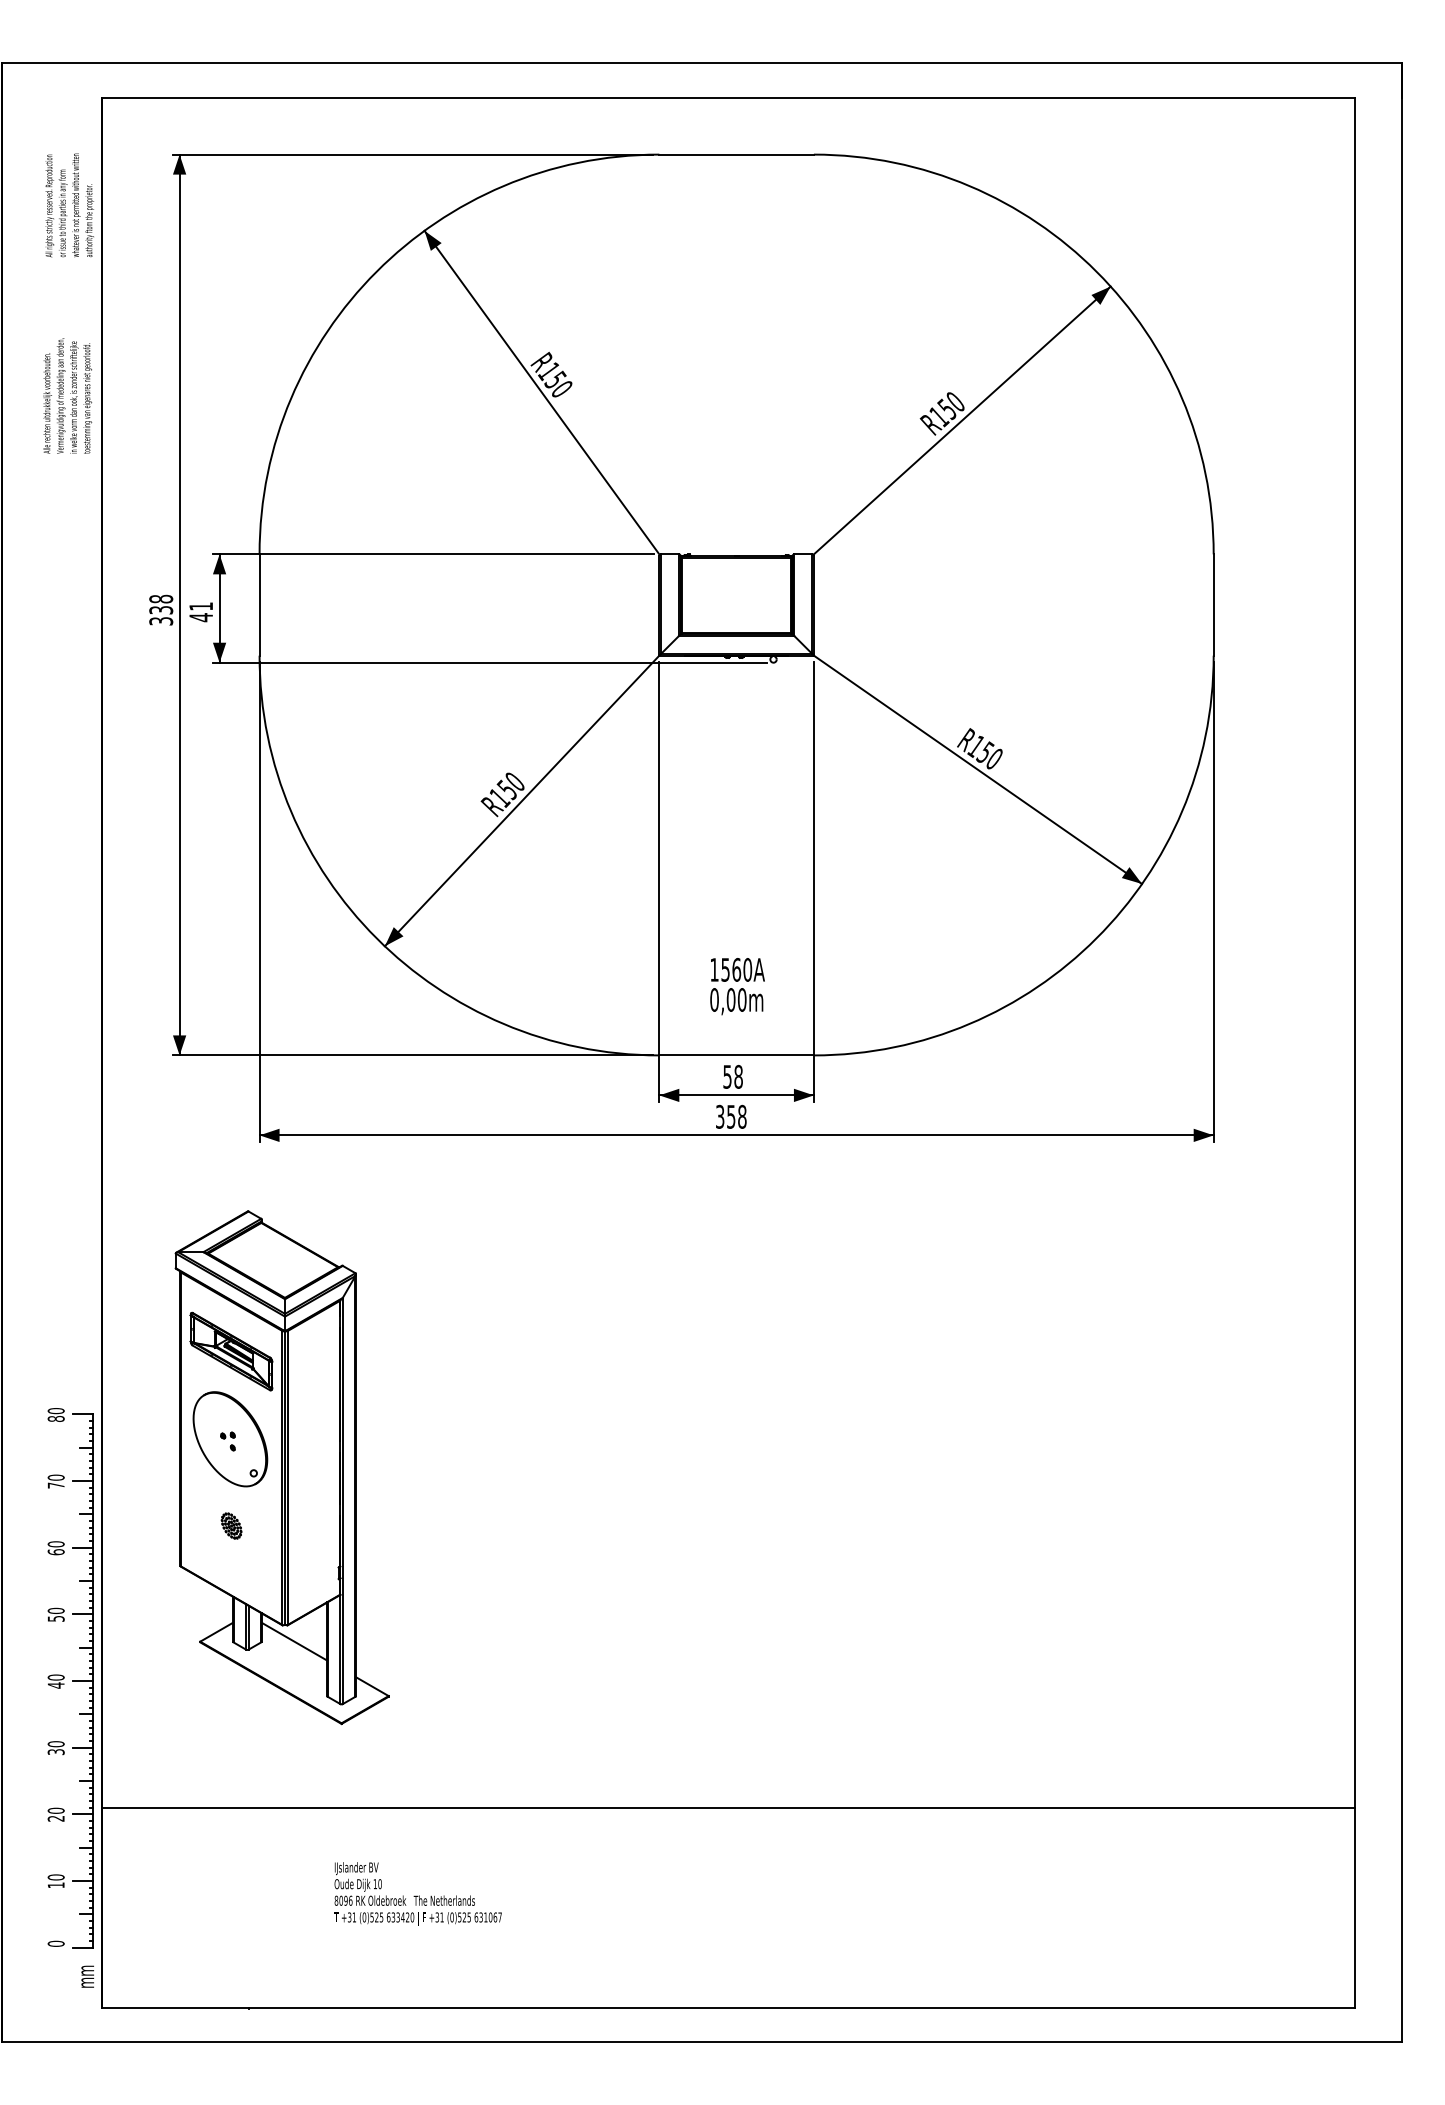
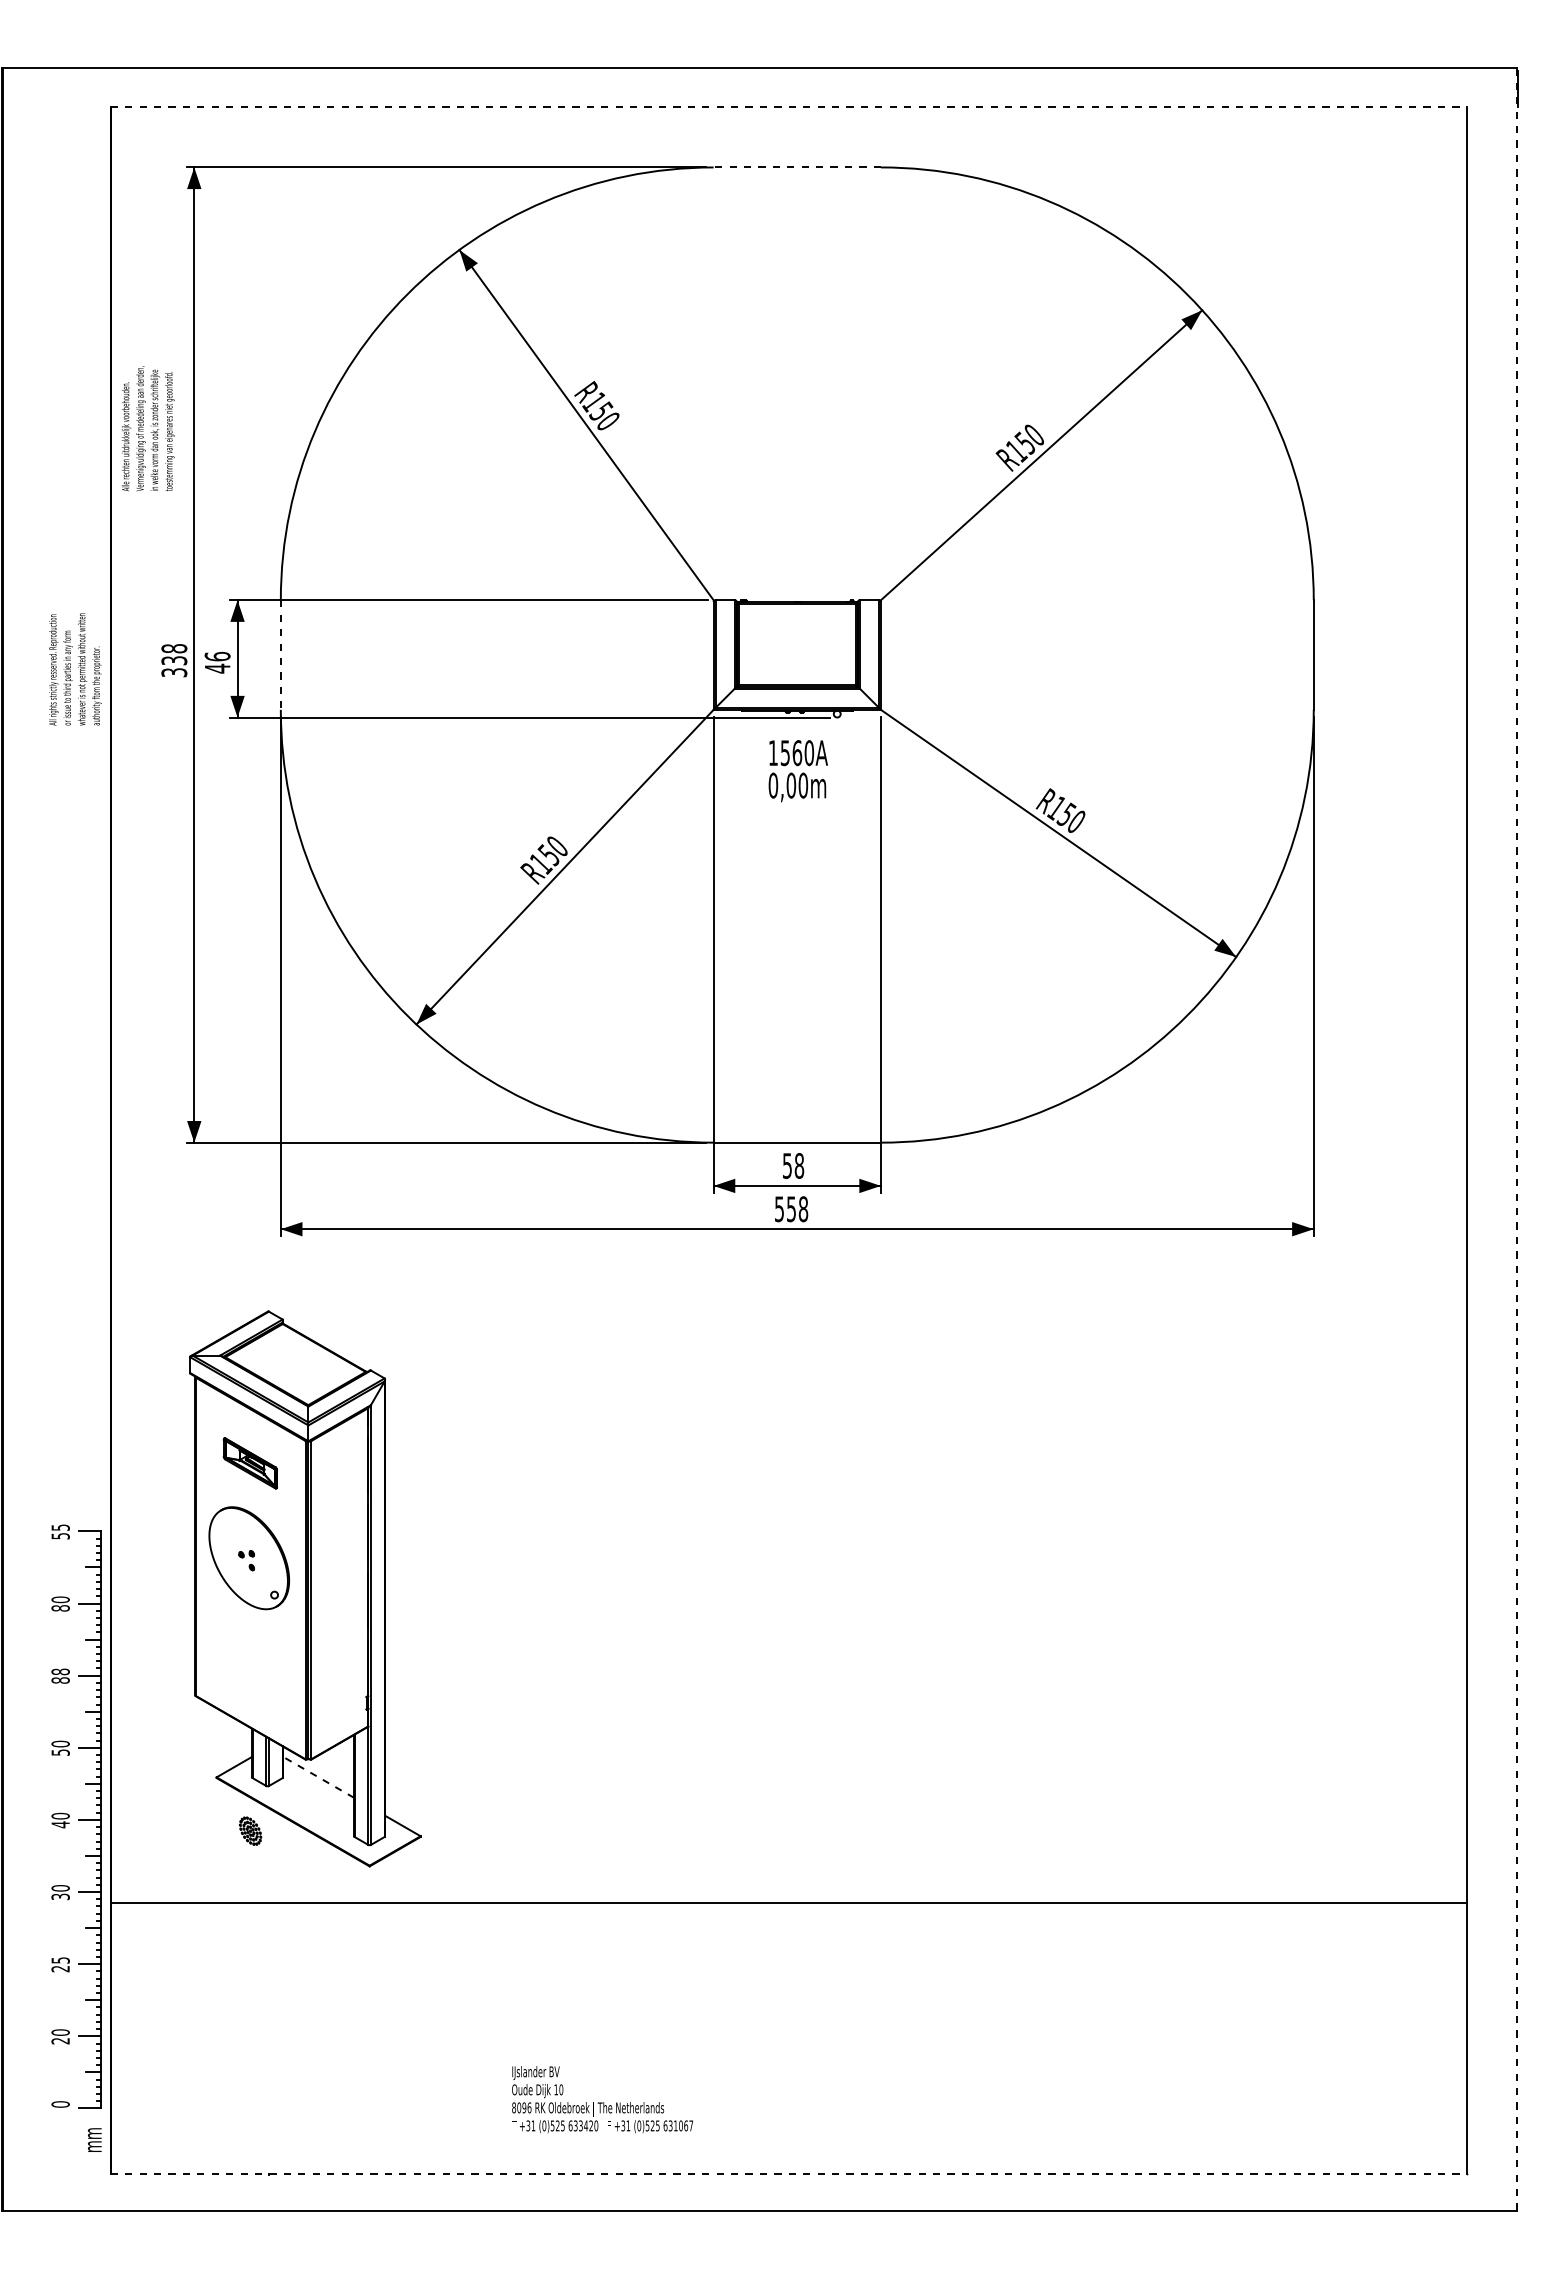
line: (729, 98) -> (789, 106), solid -> dashed
line: (736, 154) -> (797, 167), solid -> dashed
text: (69, 205) -> (75, 669), moved
text: (68, 395) -> (148, 428), moved
line: (259, 605) -> (280, 655), solid -> dashed
text: (201, 606) -> (217, 656), 41 -> 46
text: (736, 986) -> (797, 771), moved
line: (1401, 1051) -> (1517, 1138), solid -> dashed
text: (720, 1116) -> (779, 1208), 358 -> 558
part: (231, 1351) -> (250, 1463), size x0.6
text: (56, 1414) -> (60, 1531), 80 -> 55
text: (56, 1485) -> (60, 1608), 70 -> 80
part: (231, 1525) -> (250, 1830), moved
text: (56, 1547) -> (60, 1675), 60 -> 88
line: (294, 1641) -> (318, 1777), solid -> dashed
line: (728, 1808) -> (788, 1903), moved
text: (56, 1810) -> (60, 1960), 20 -> 25
text: (56, 1885) -> (60, 2041), 10 -> 20
text: (418, 1893) -> (602, 2099), moved
line: (729, 2007) -> (789, 2173), solid -> dashed

